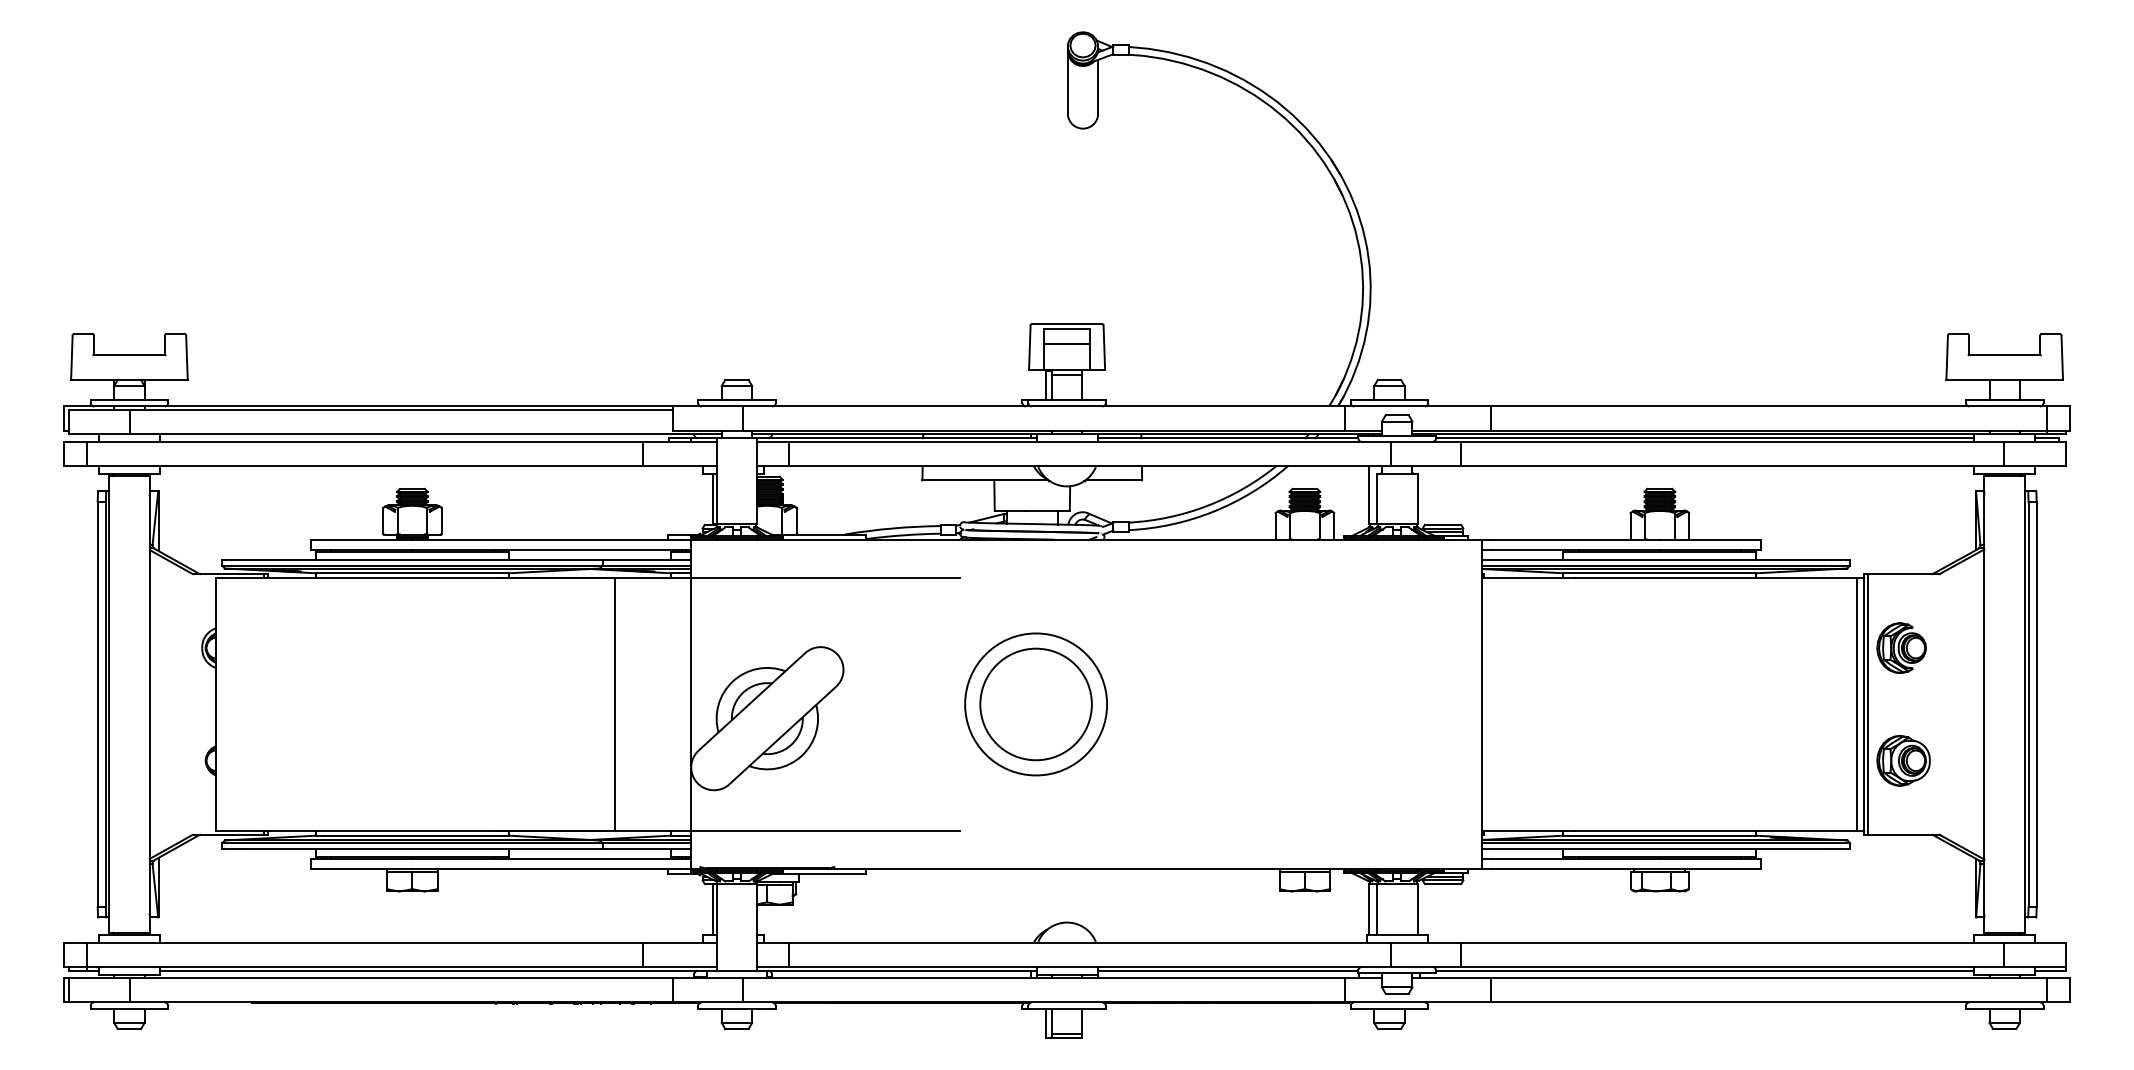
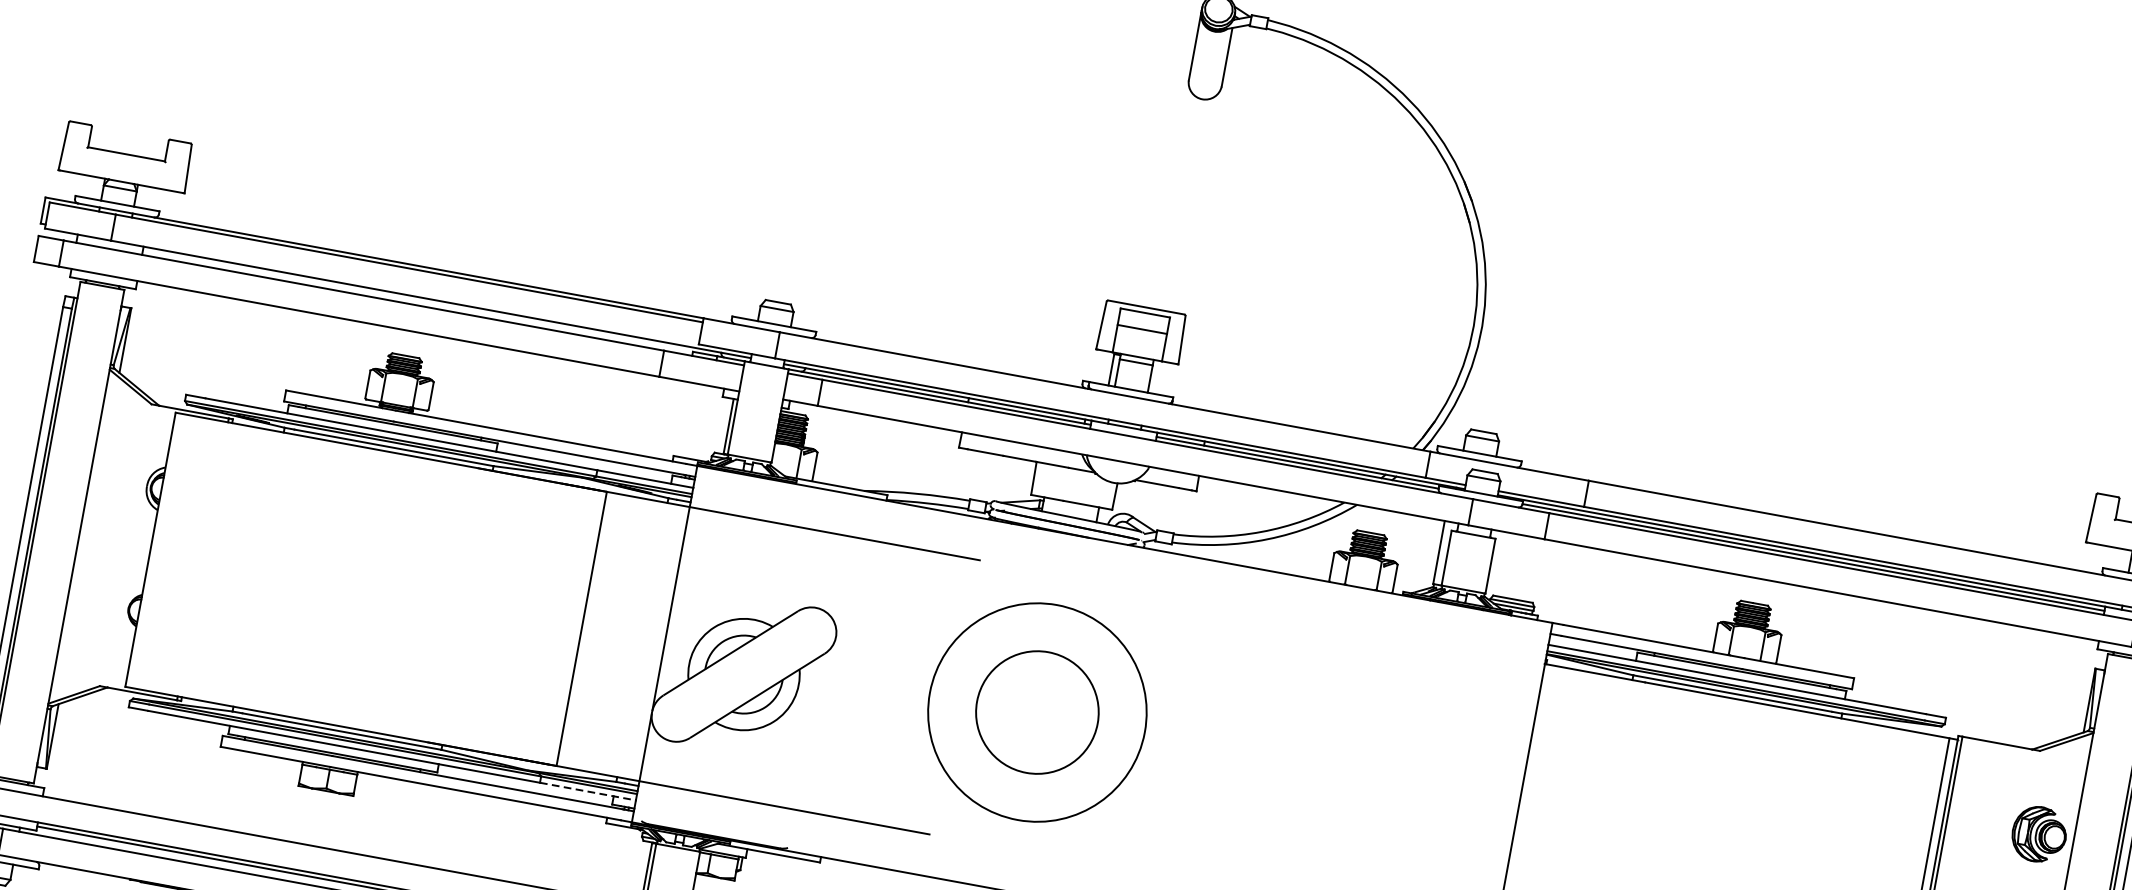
part: (1901, 647) -> (2039, 833), moved
circle: (1036, 704) -> (1037, 712), size x1.4
line: (647, 848) -> (588, 791), solid -> dashed

